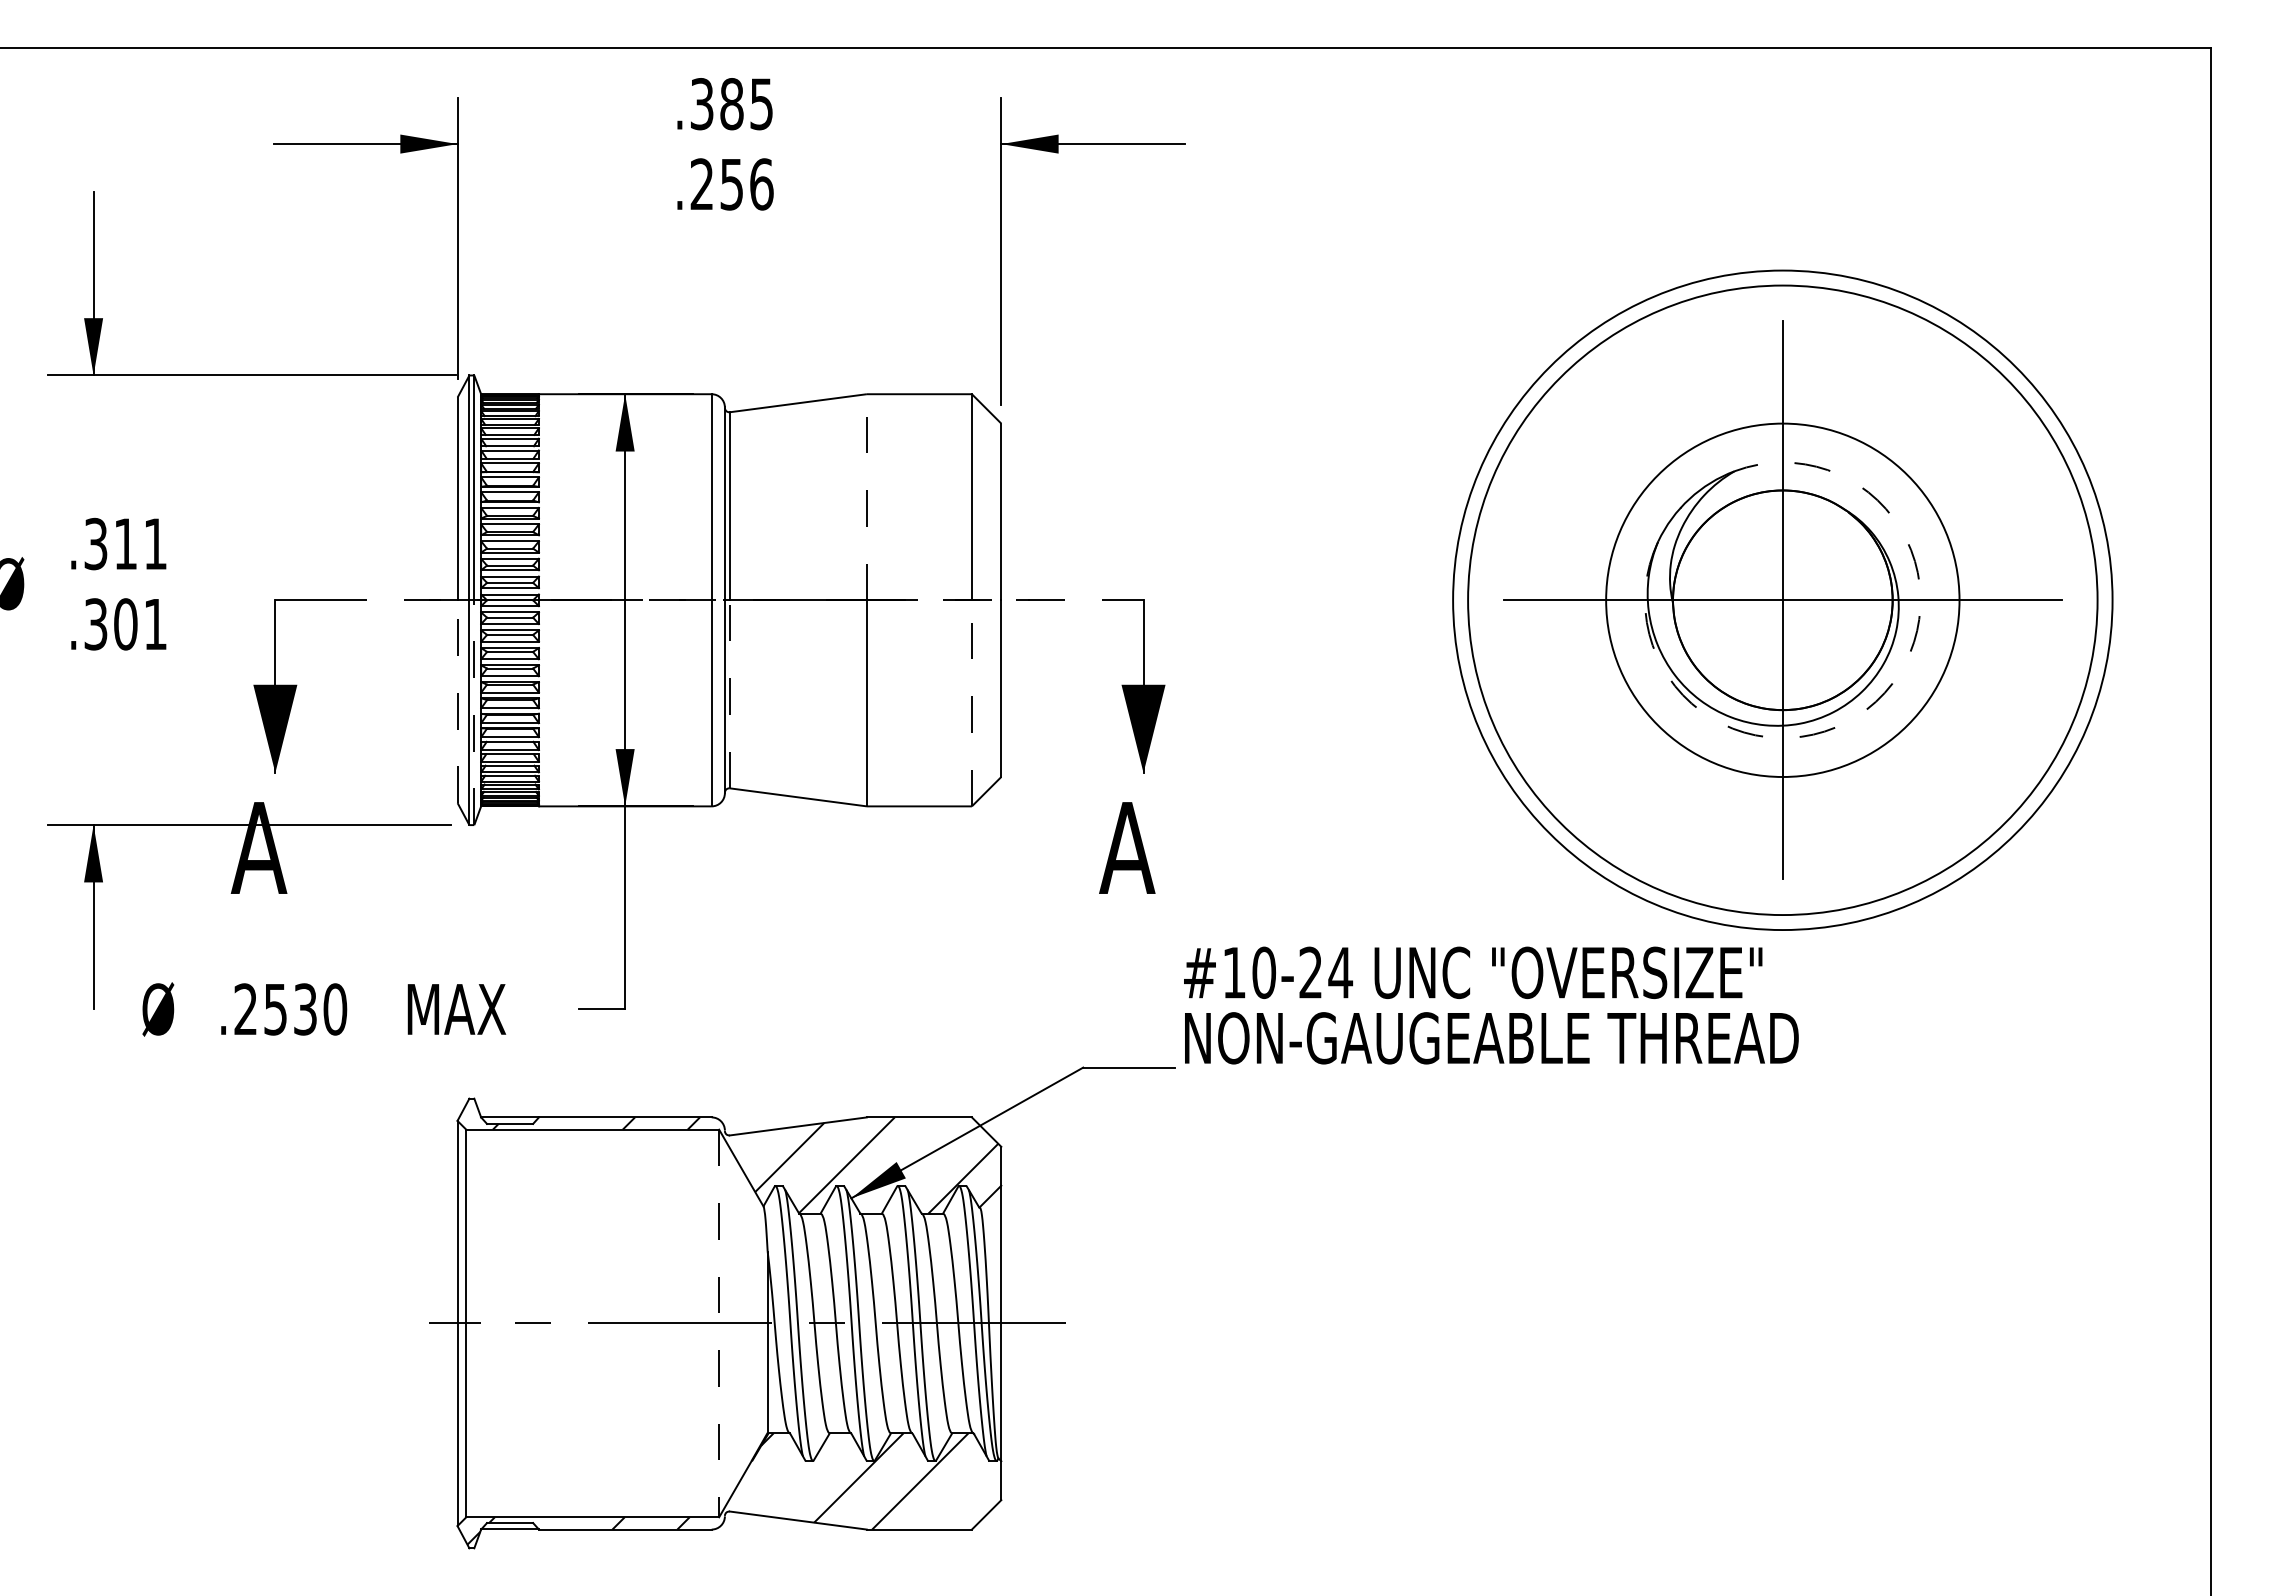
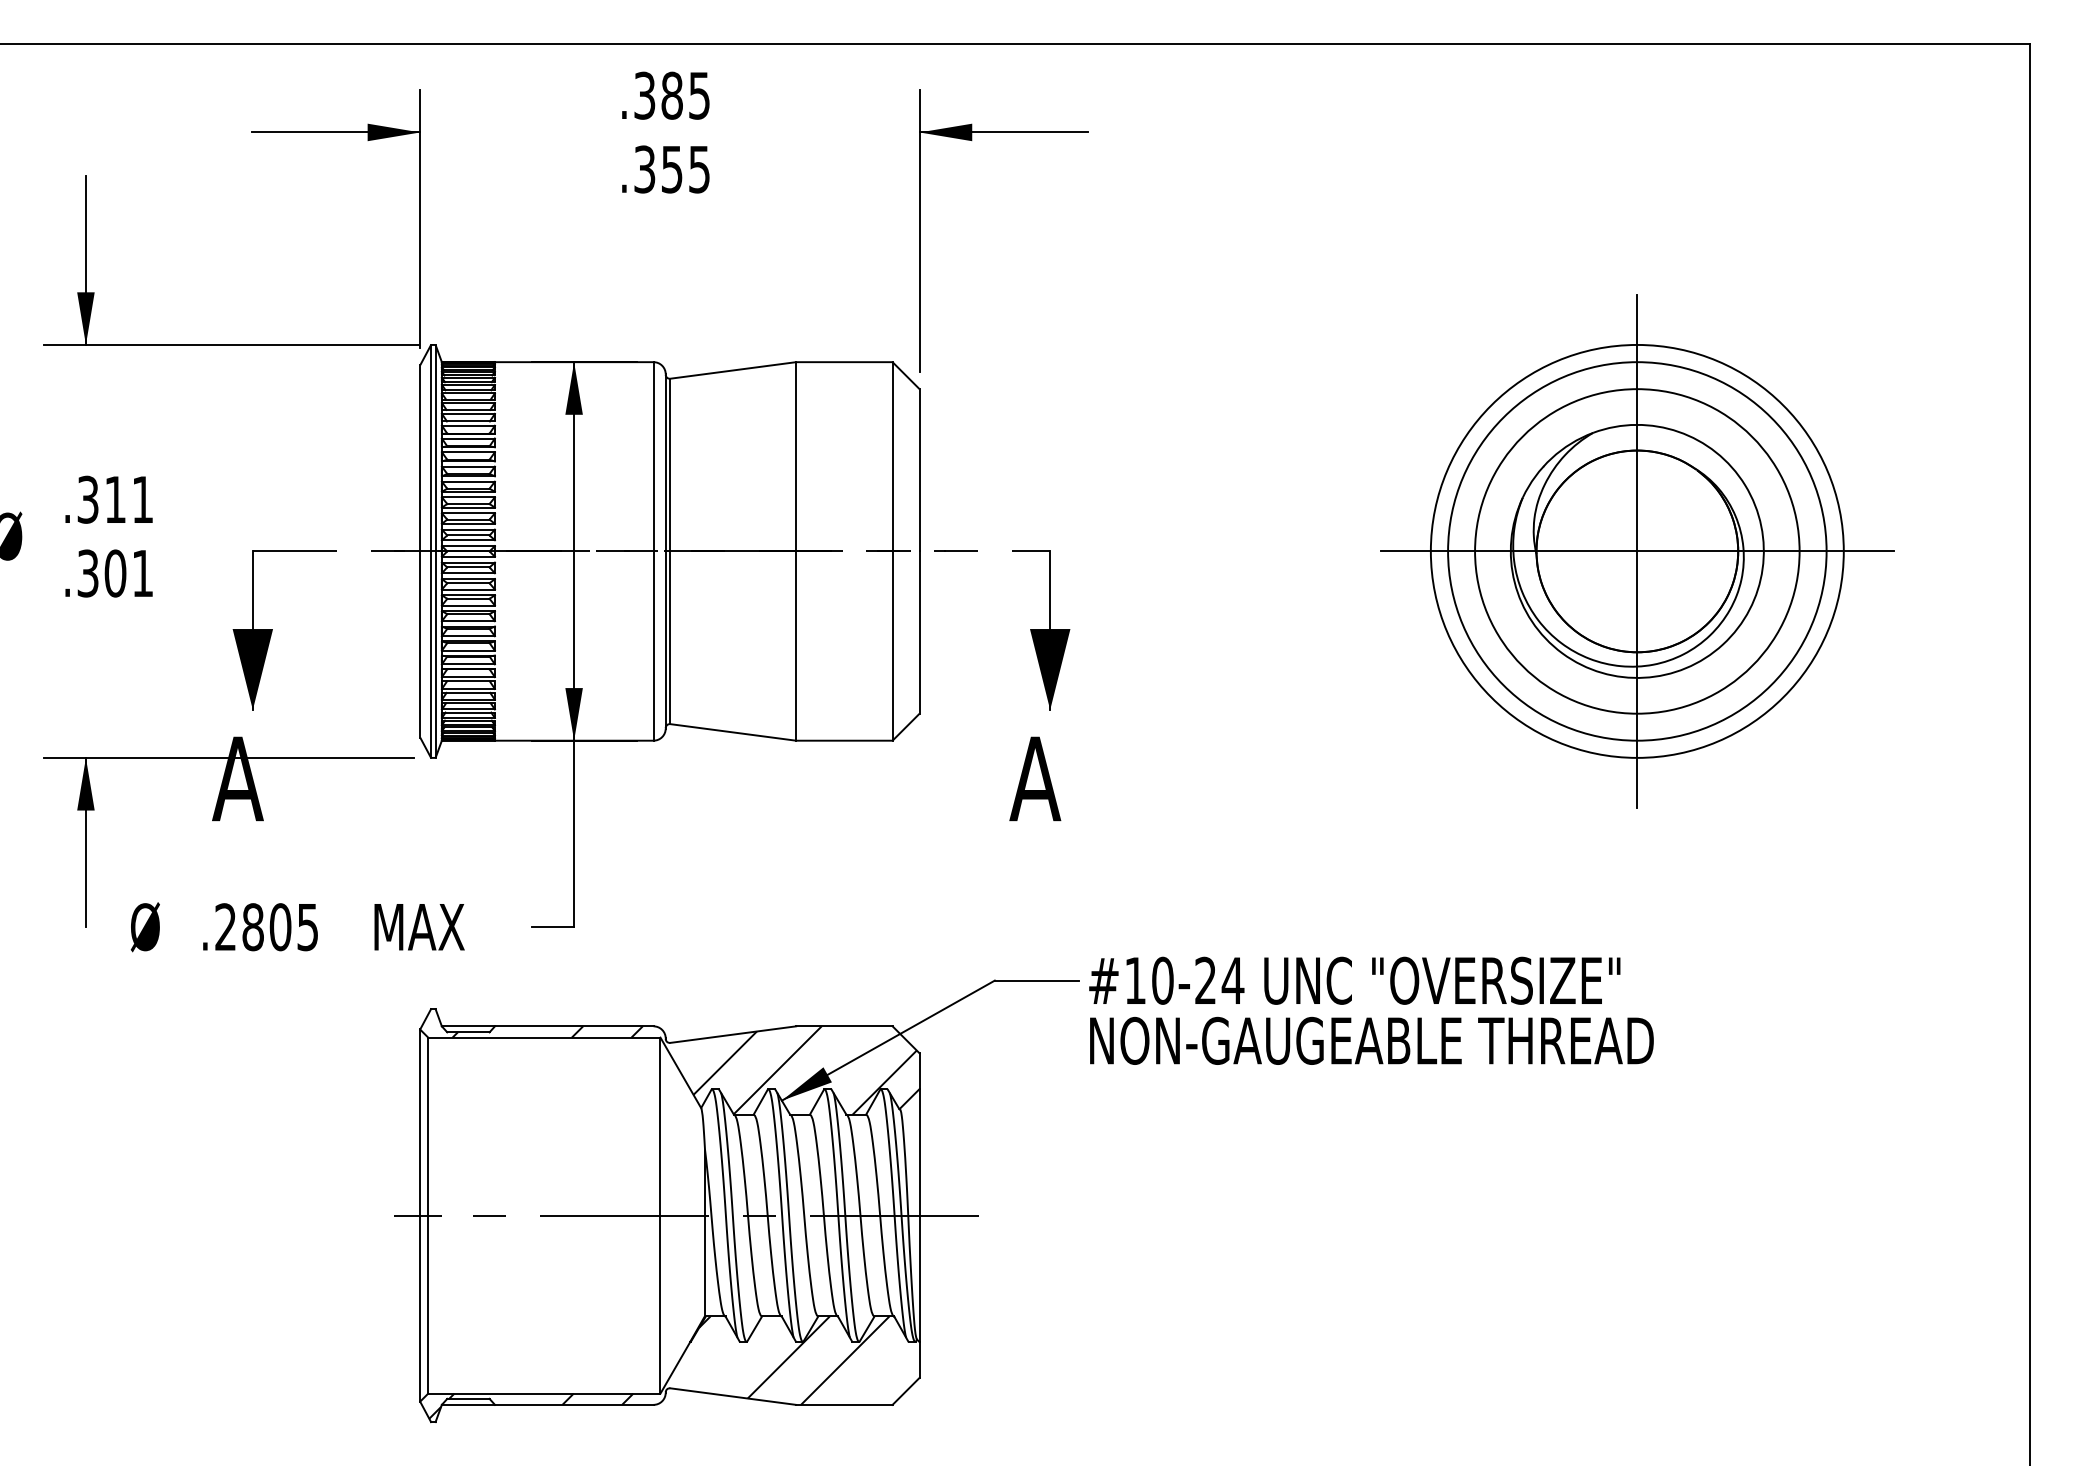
text: (731, 184) -> (671, 169), .256 -> .355
line: (866, 496) -> (795, 456), dashed -> solid
circle: (1782, 600) -> (1637, 551), size x0.62
circle: (1782, 600) -> (1637, 551), size x0.71
line: (729, 693) -> (669, 637), dashed -> solid
line: (457, 701) -> (420, 644), dashed -> solid
arc: (1876, 701) -> (1723, 644), dashed -> solid
line: (971, 702) -> (892, 645), dashed -> solid
line: (474, 712) -> (435, 654), dashed -> solid
text: (1491, 1005) -> (1371, 1010), moved
text: (305, 1009) -> (280, 927), .2530 -> .2805
line: (719, 1323) -> (660, 1215), dashed -> solid

